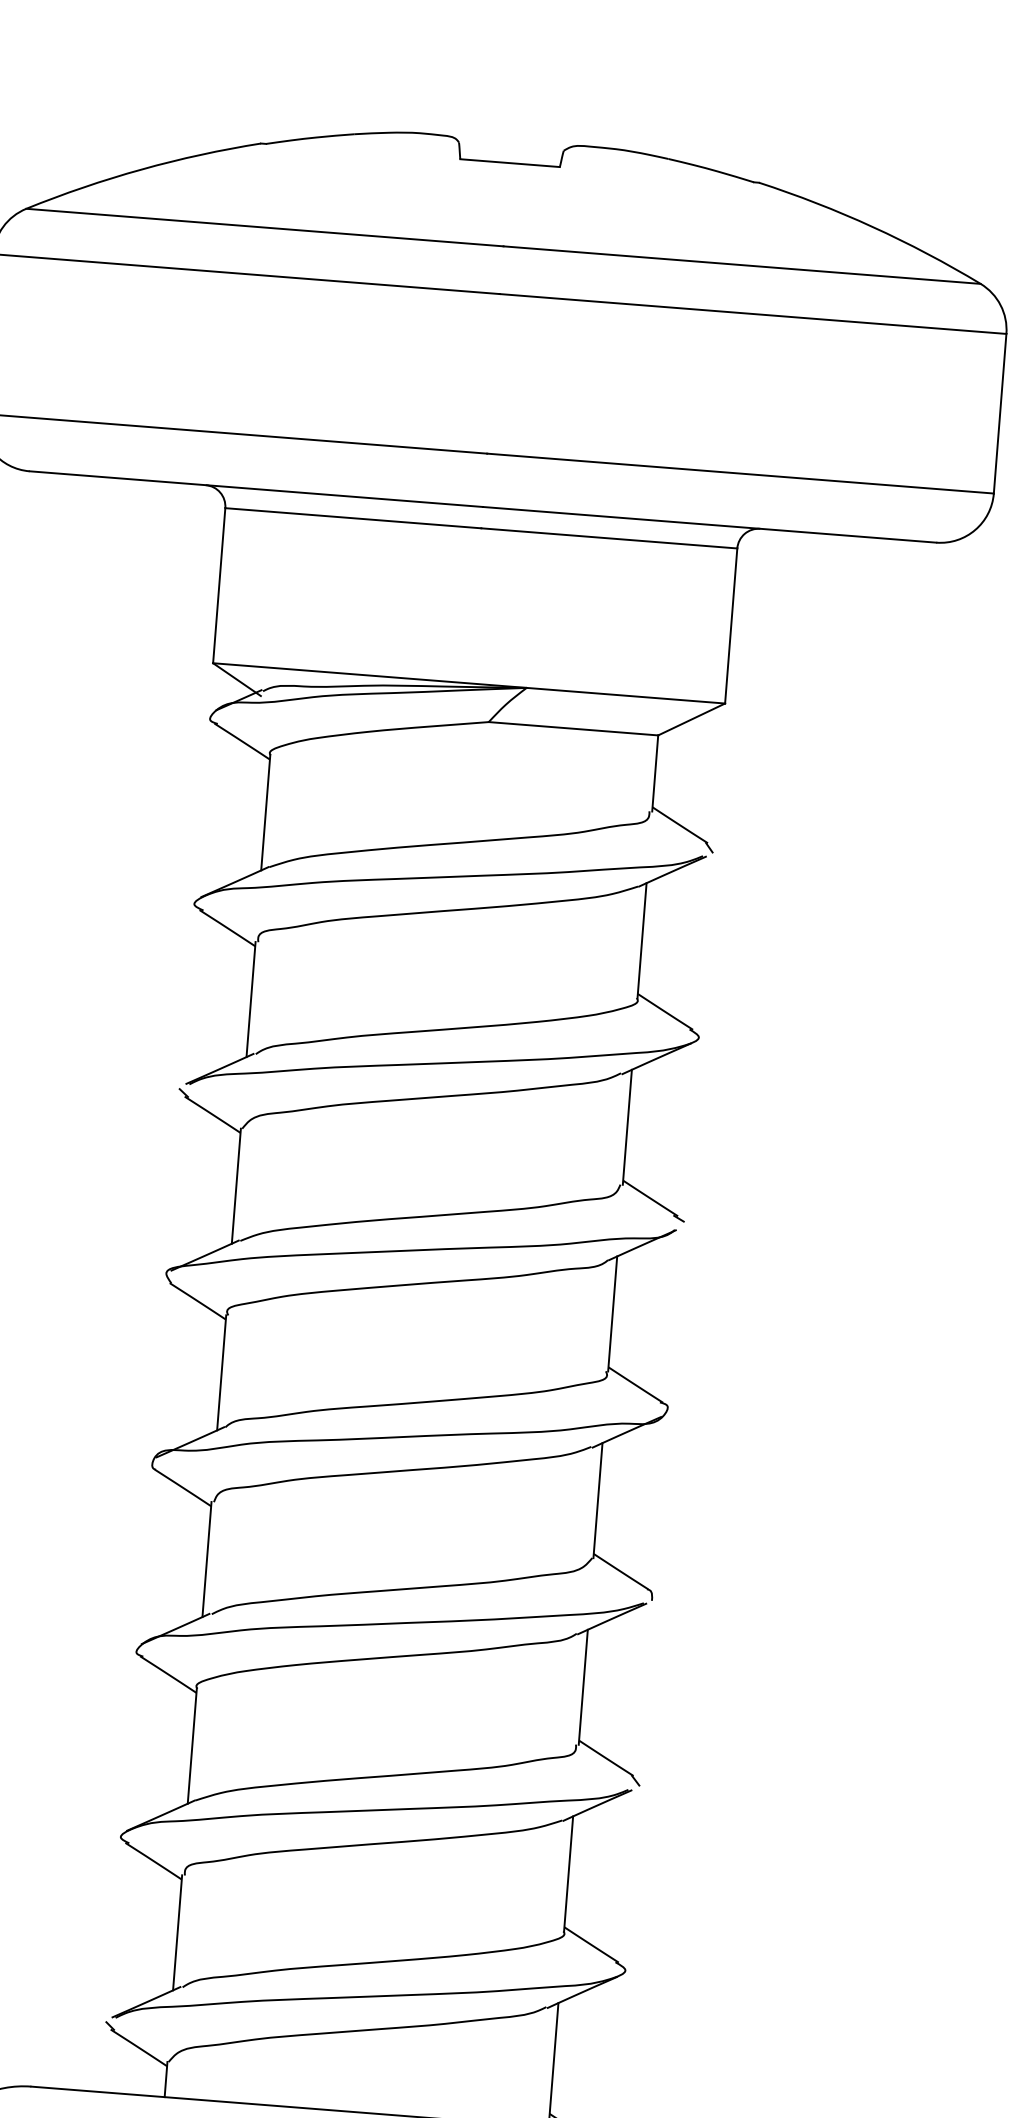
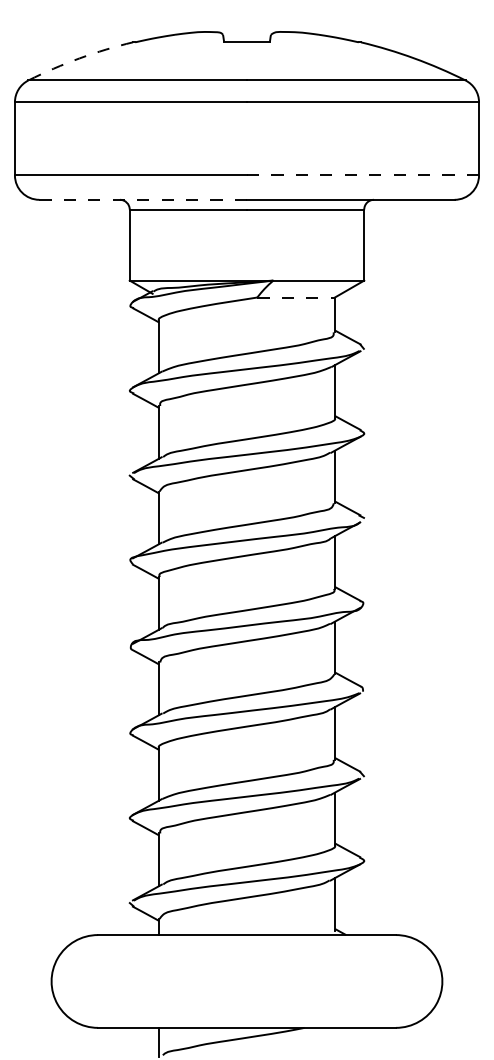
arc: (141, 169) -> (79, 58), solid -> dashed
line: (741, 473) -> (363, 175), solid -> dashed
line: (257, 488) -> (143, 199), solid -> dashed
line: (574, 728) -> (296, 297), solid -> dashed

